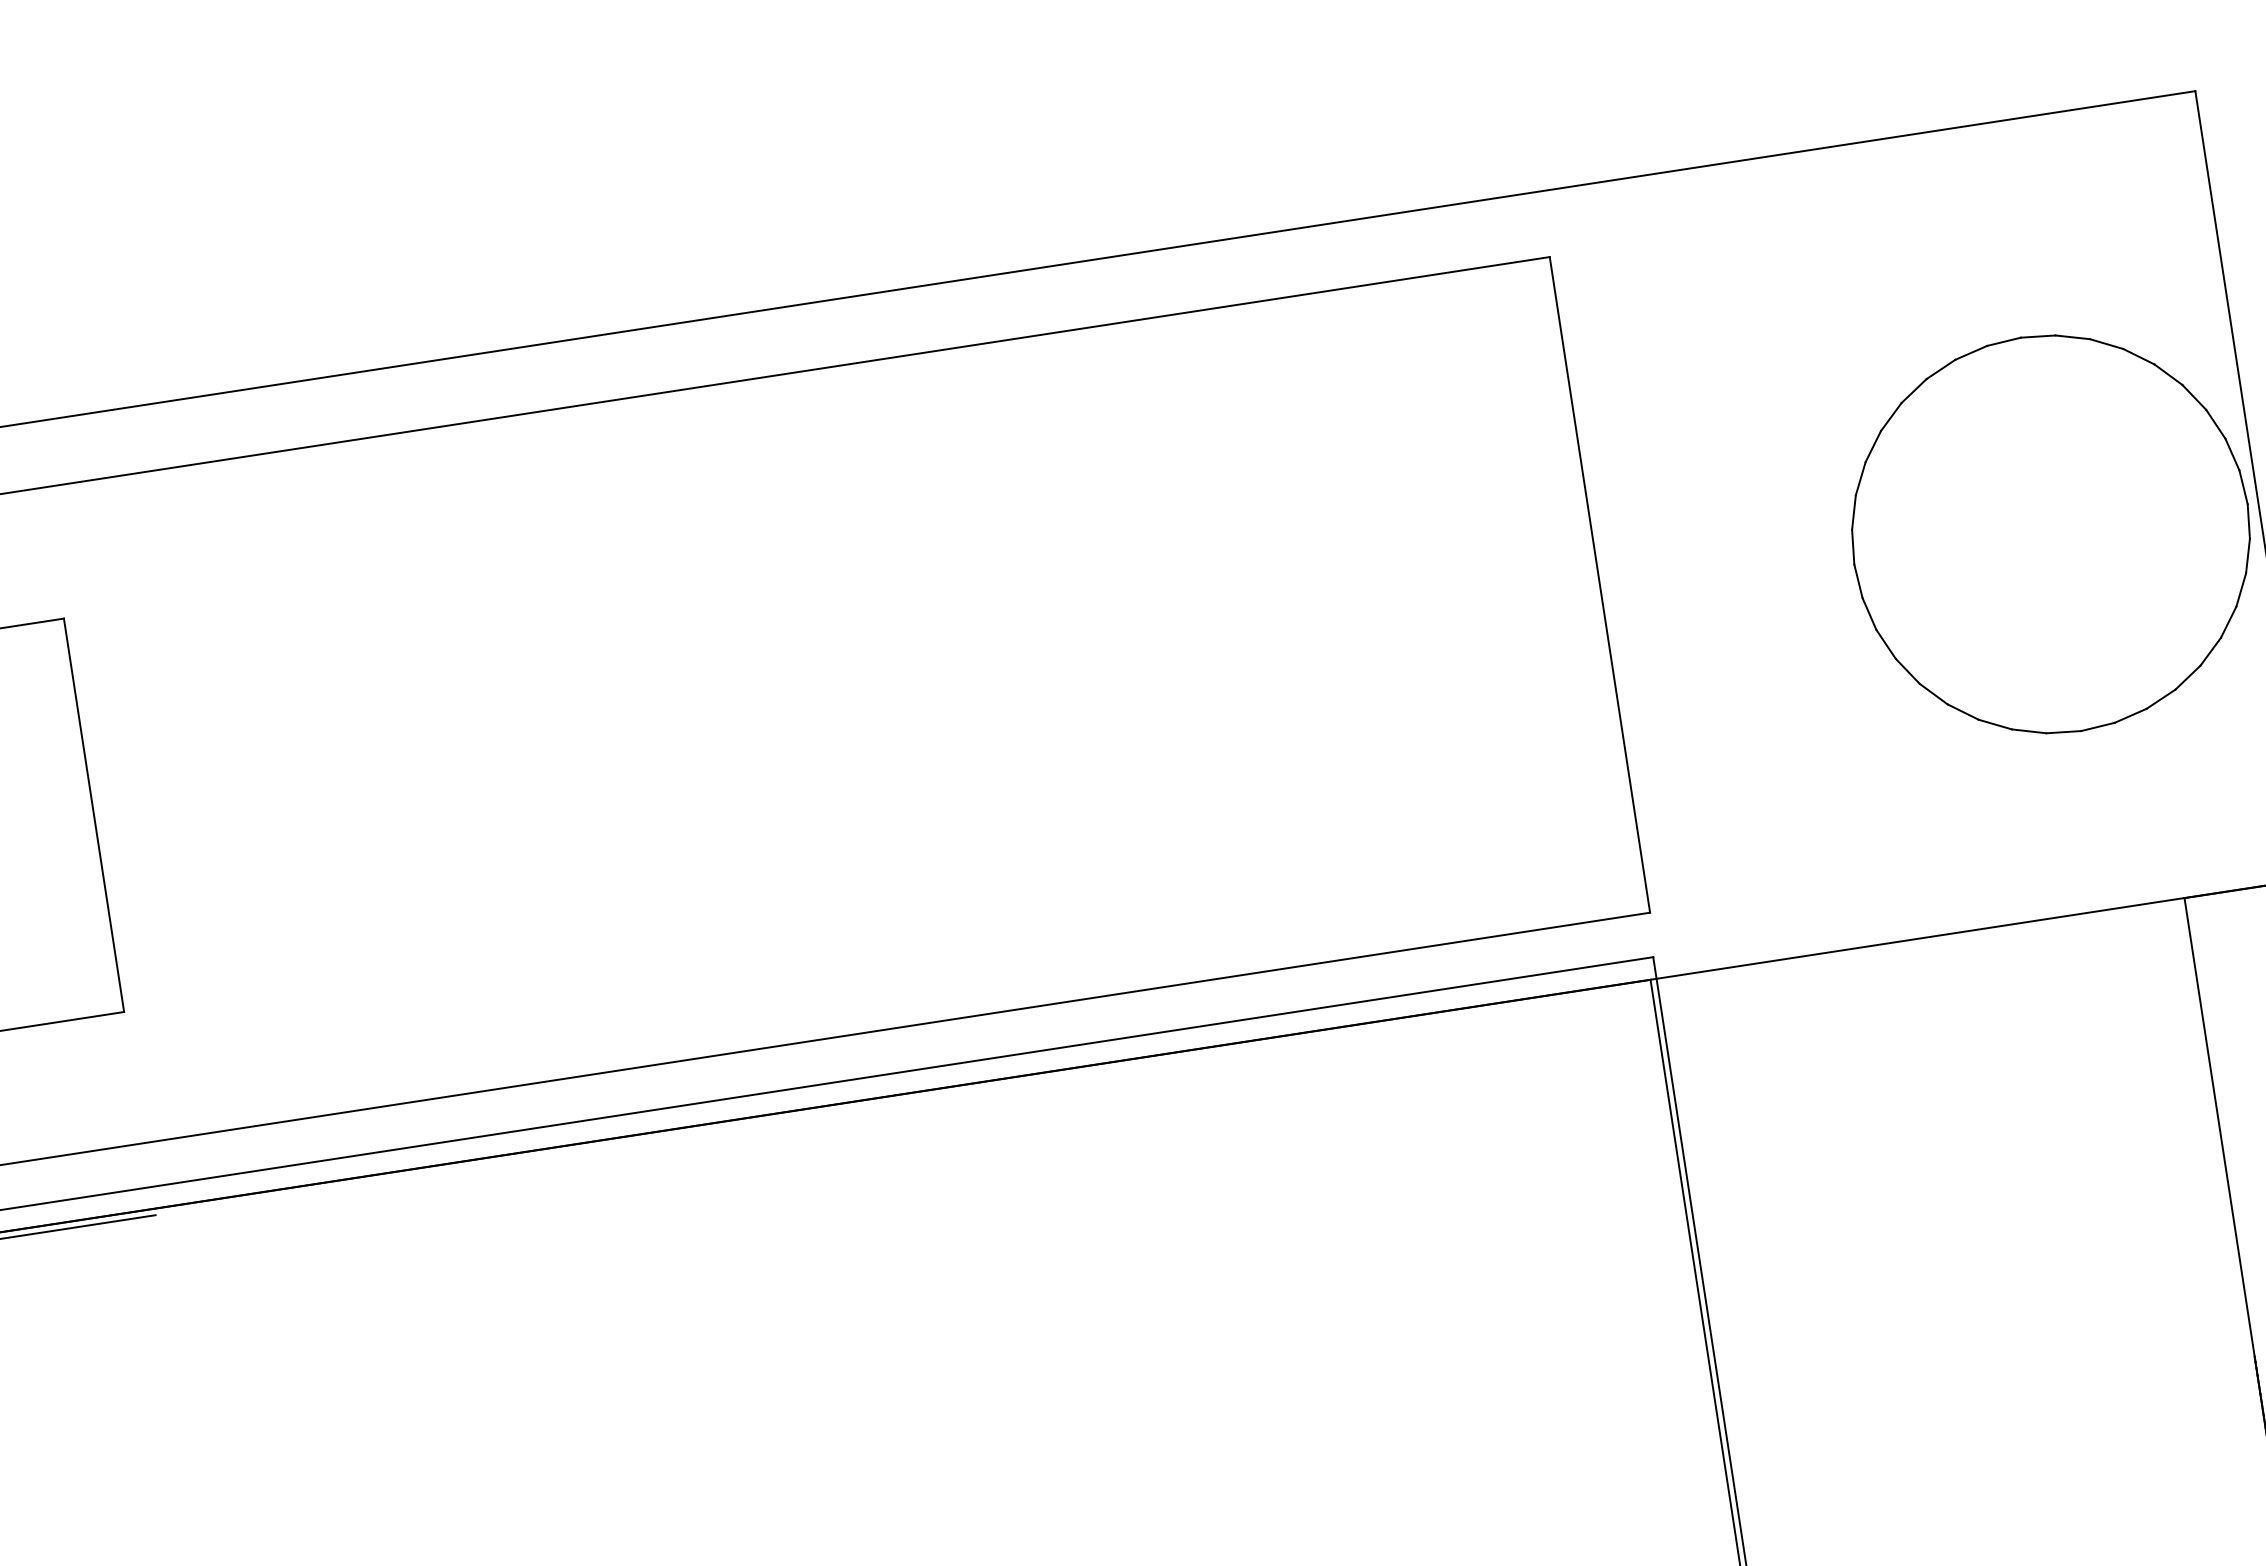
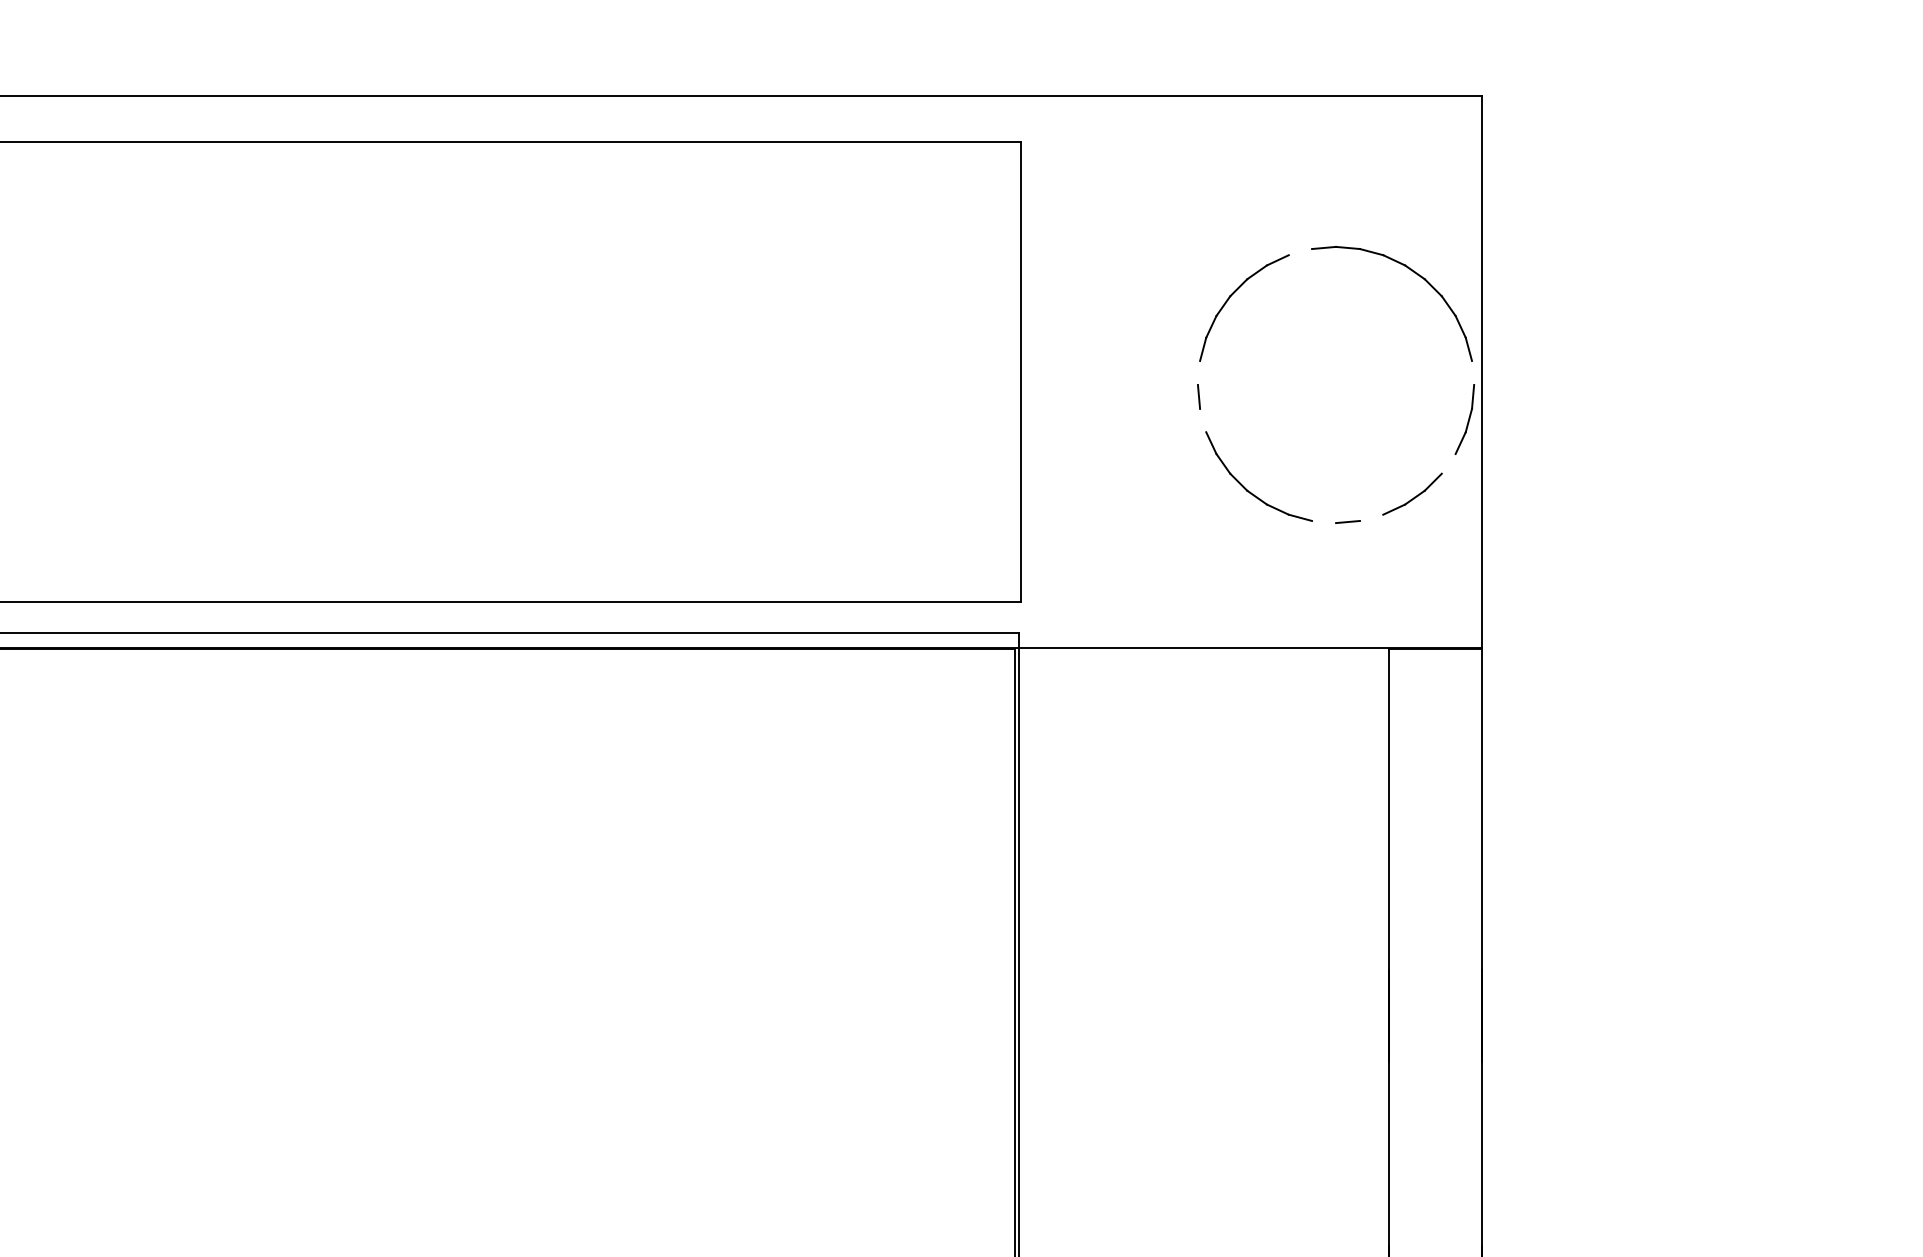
line: (1971, 353) -> (1300, 252), removed
line: (2244, 486) -> (1473, 372), removed
line: (1852, 546) -> (1198, 372), removed
line: (1869, 613) -> (1203, 420), removed
line: (2228, 621) -> (1448, 463), removed
line: (2130, 715) -> (1371, 517), removed
line: (2064, 731) -> (1324, 521), removed

